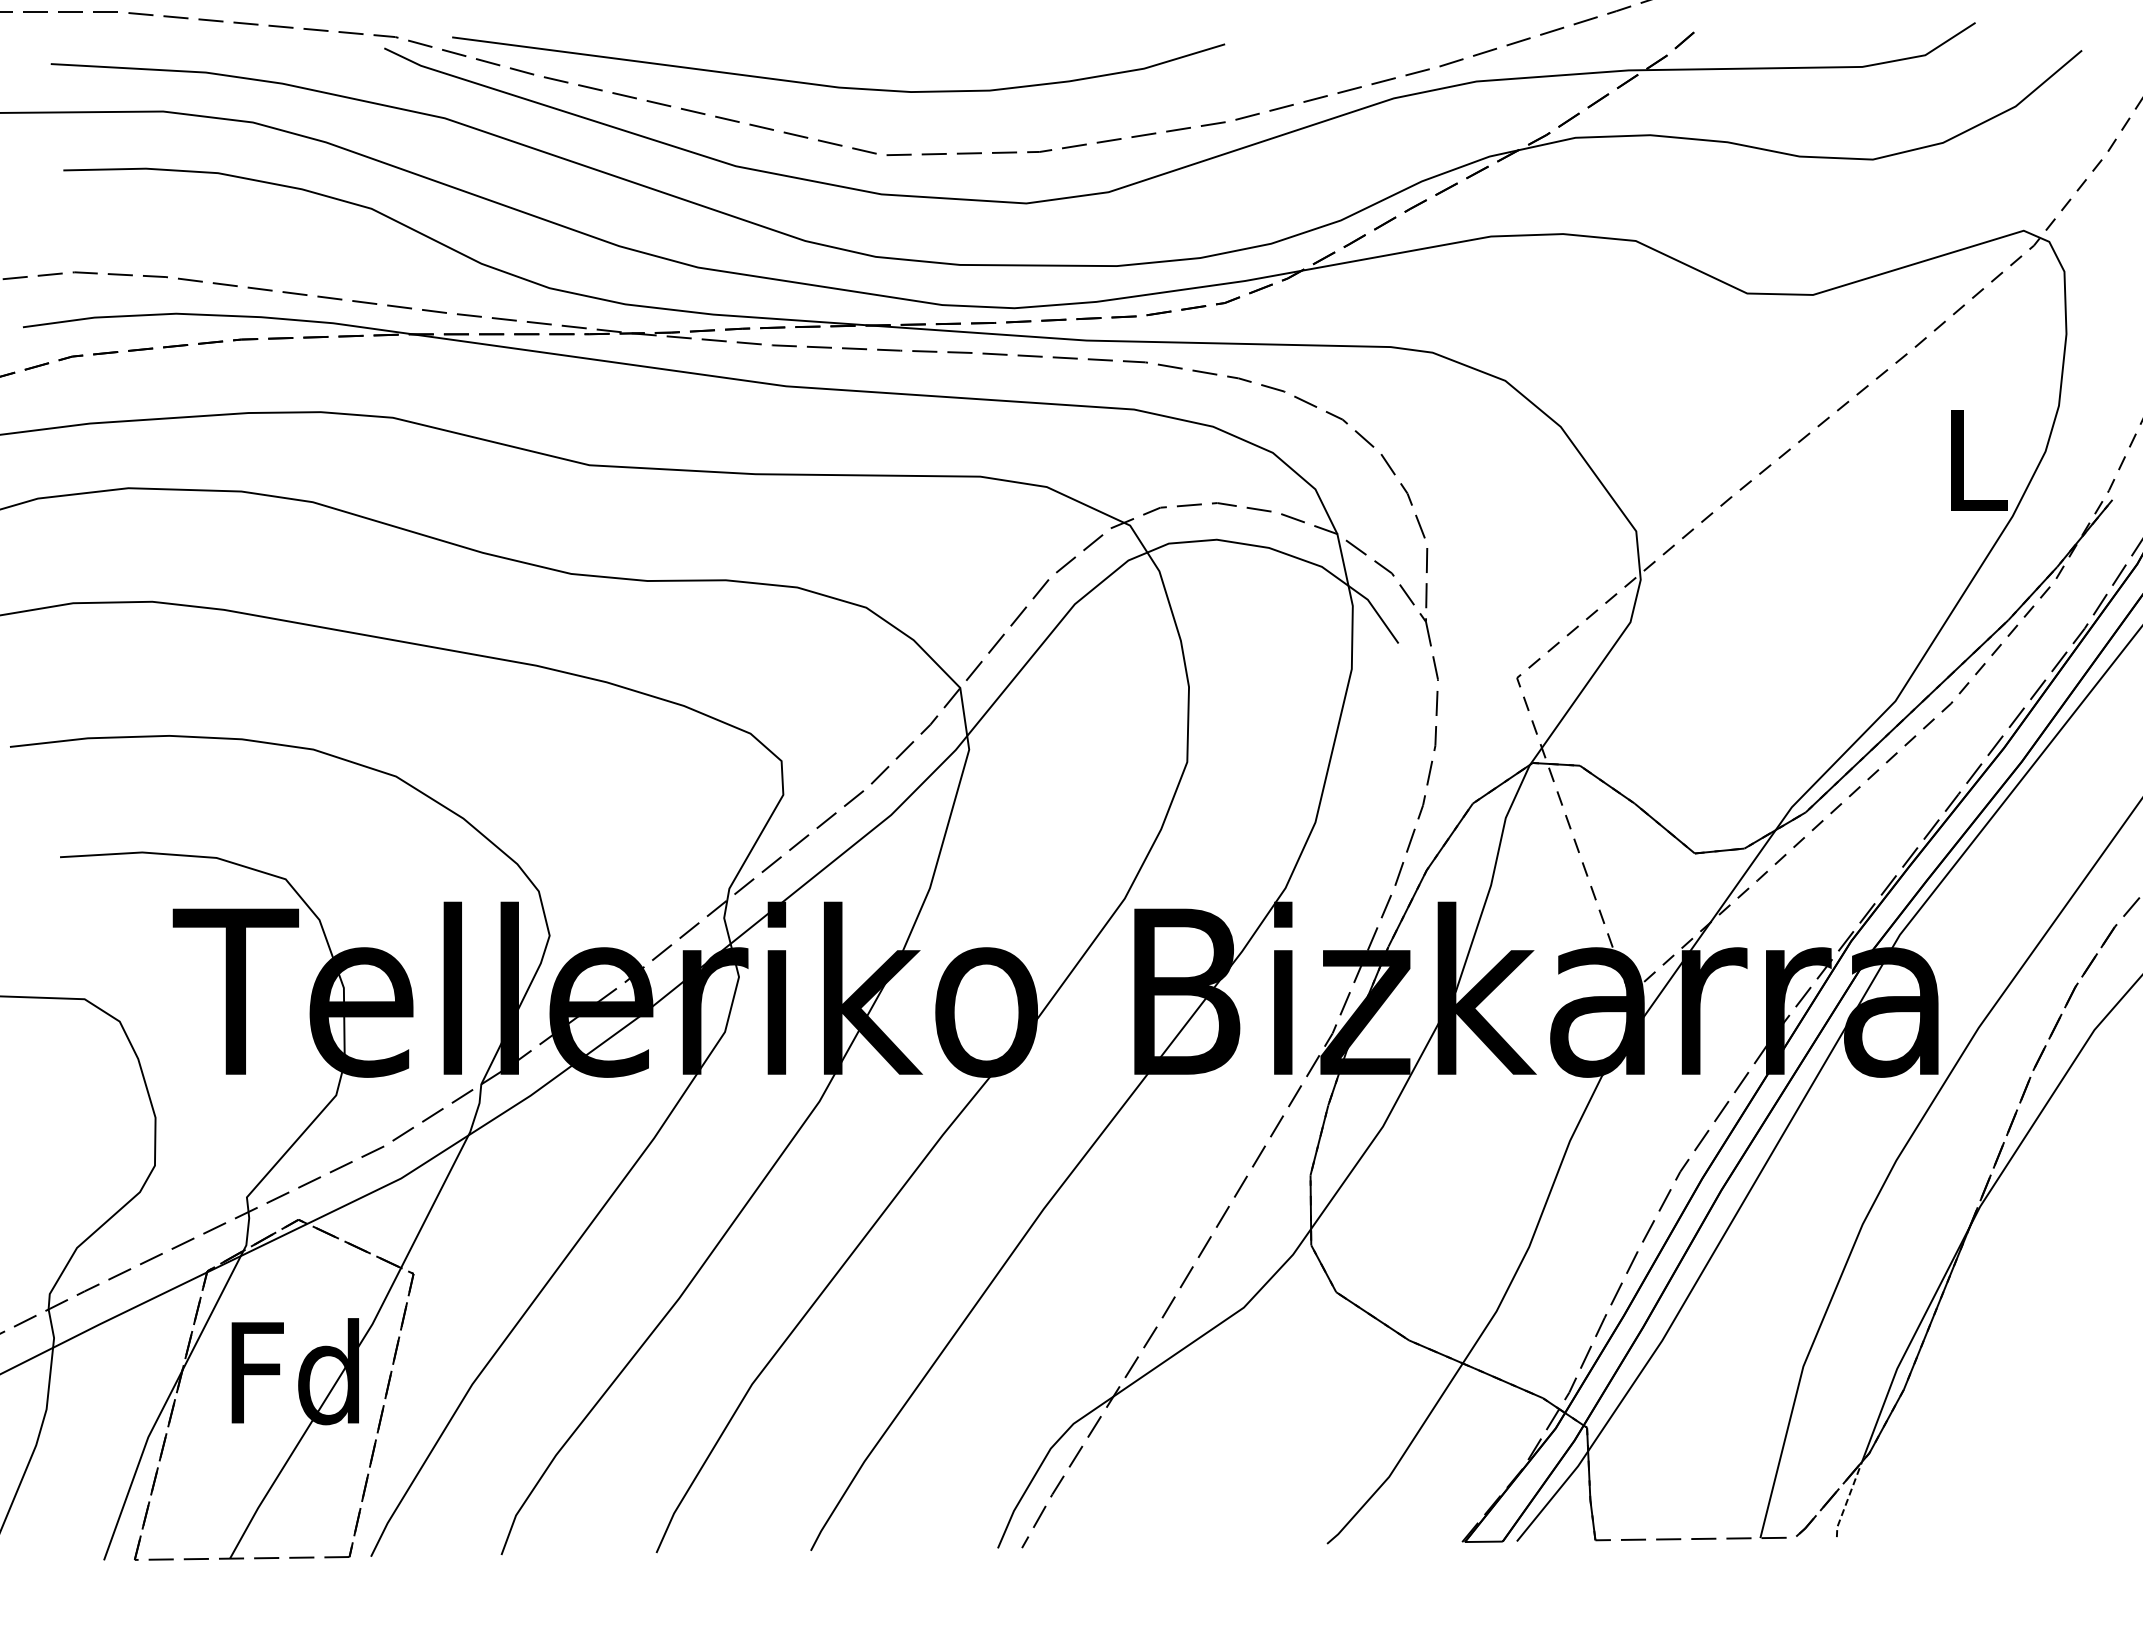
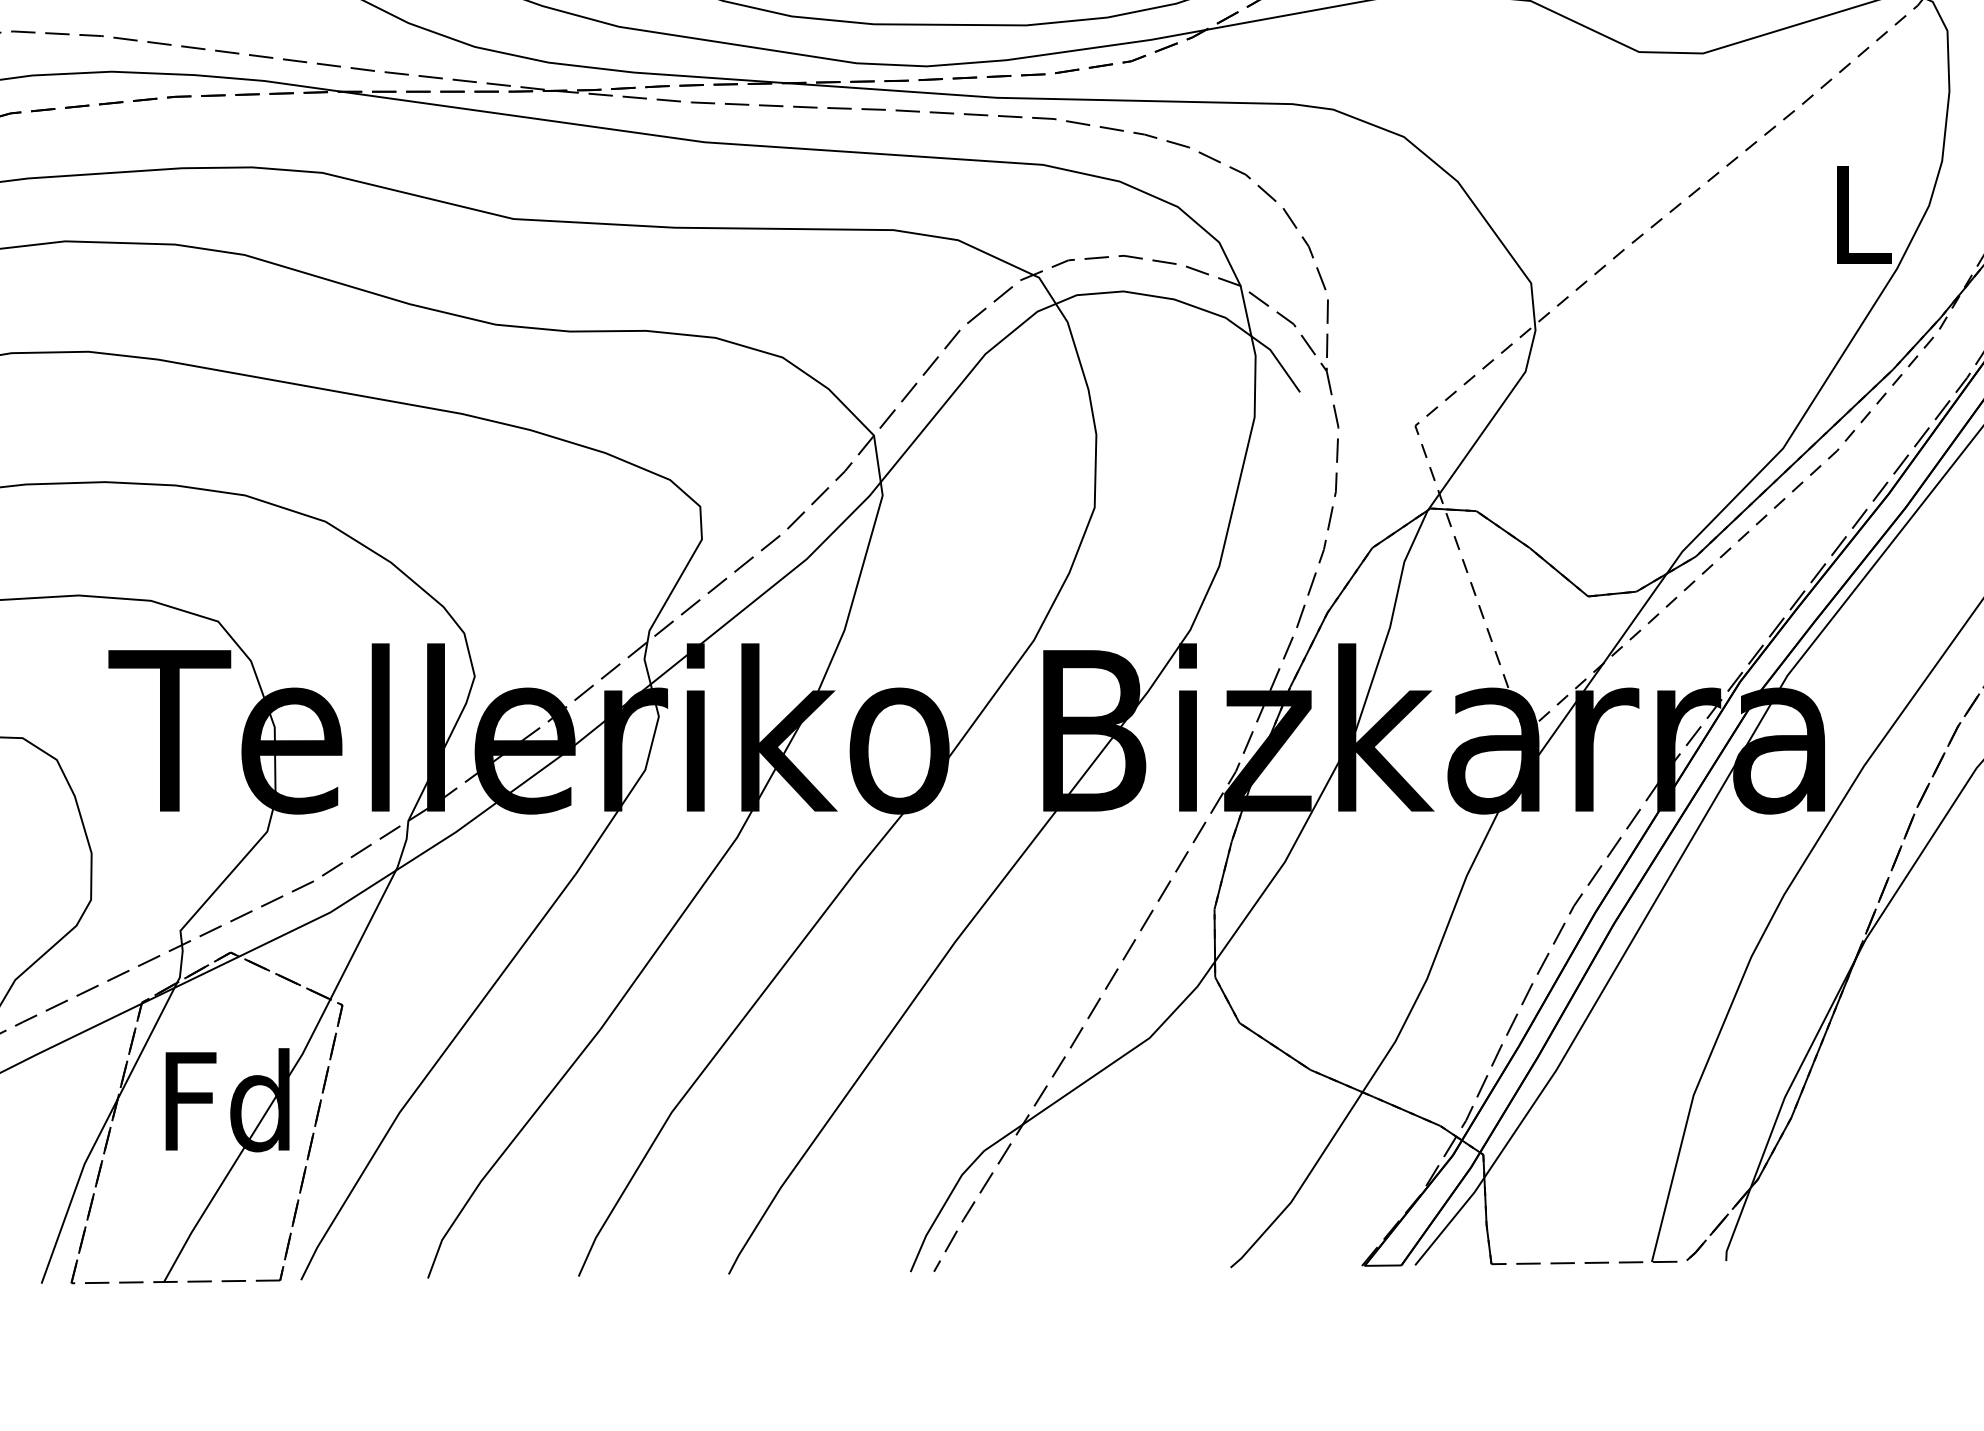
line: (1847, 1499) -> (1736, 1224), dashed -> solid

